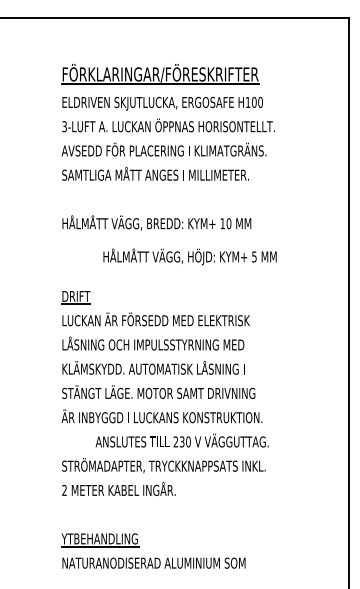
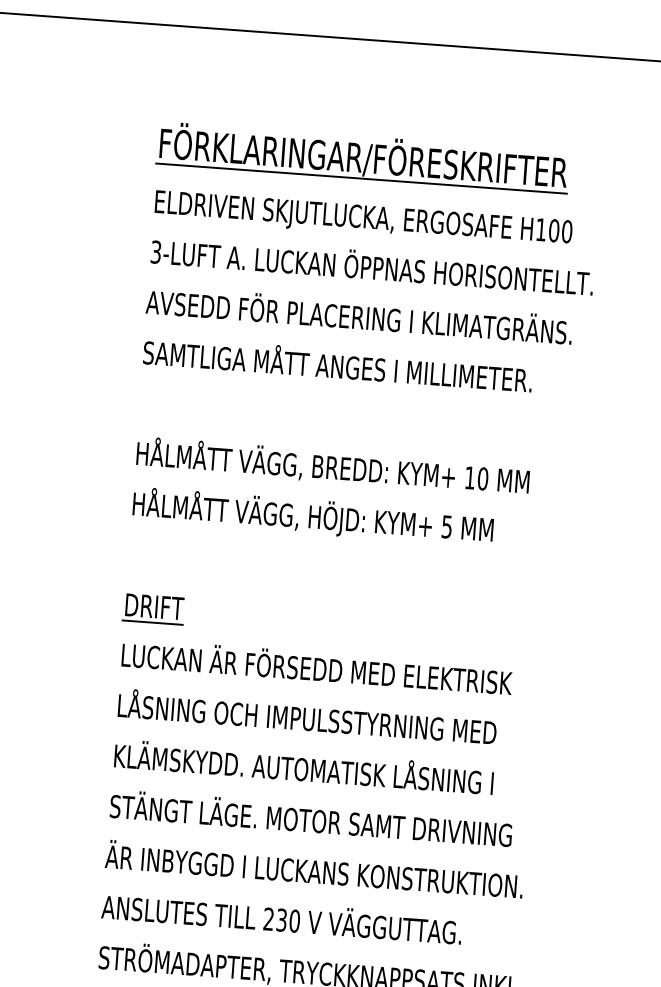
text: (189, 256) -> (312, 516), moved
text: (181, 440) -> (280, 917), moved

